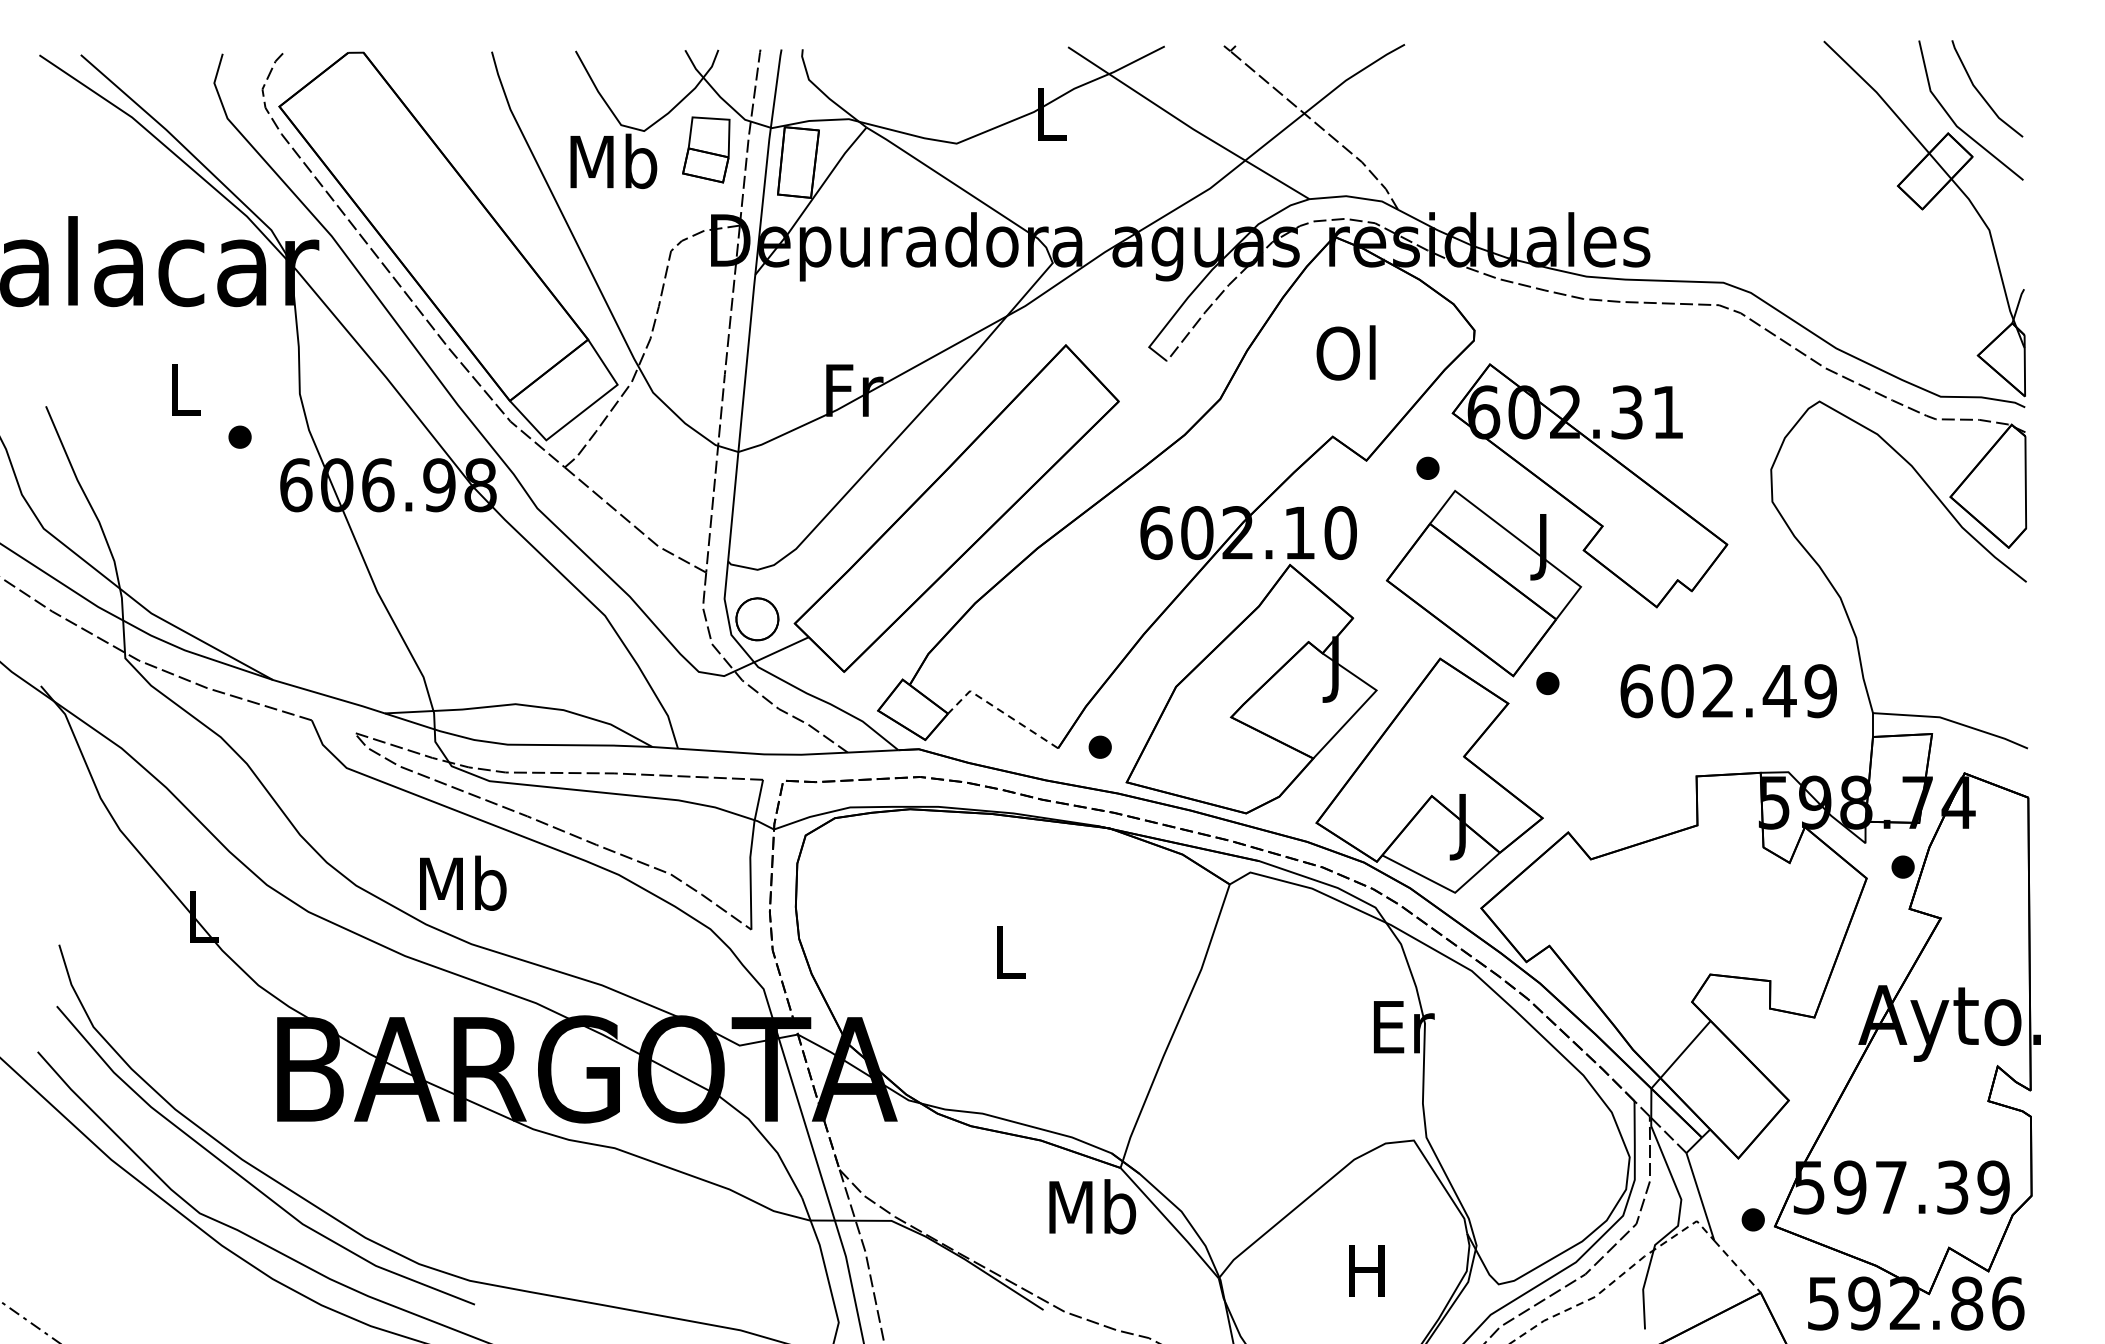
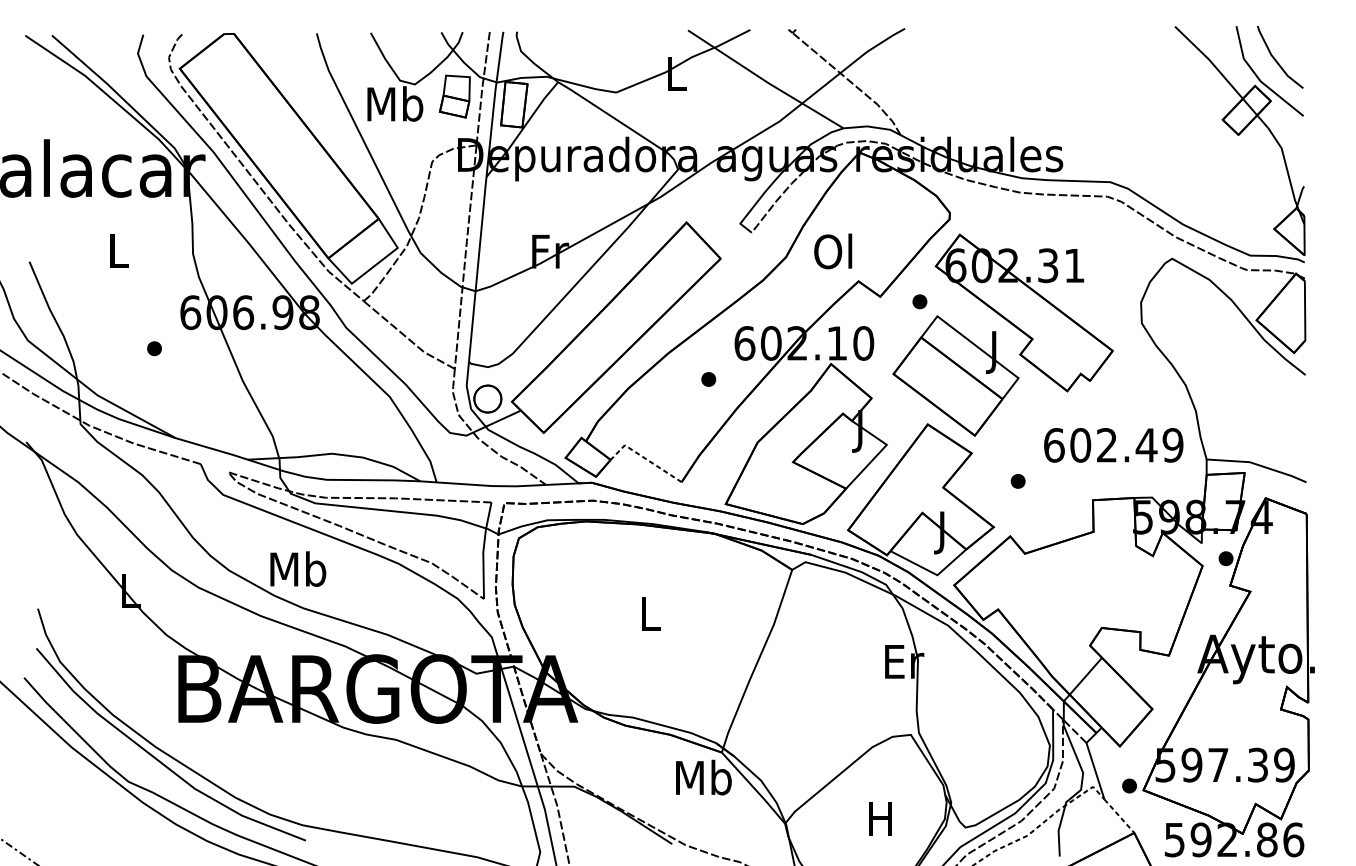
text: (1346, 353) -> (833, 251), moved
part: (240, 436) -> (154, 348), moved
part: (1546, 683) -> (1017, 481), moved
part: (1099, 747) -> (708, 379), moved

